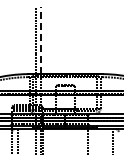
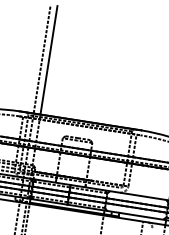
line: (40, 40) -> (48, 60), dashed -> solid

